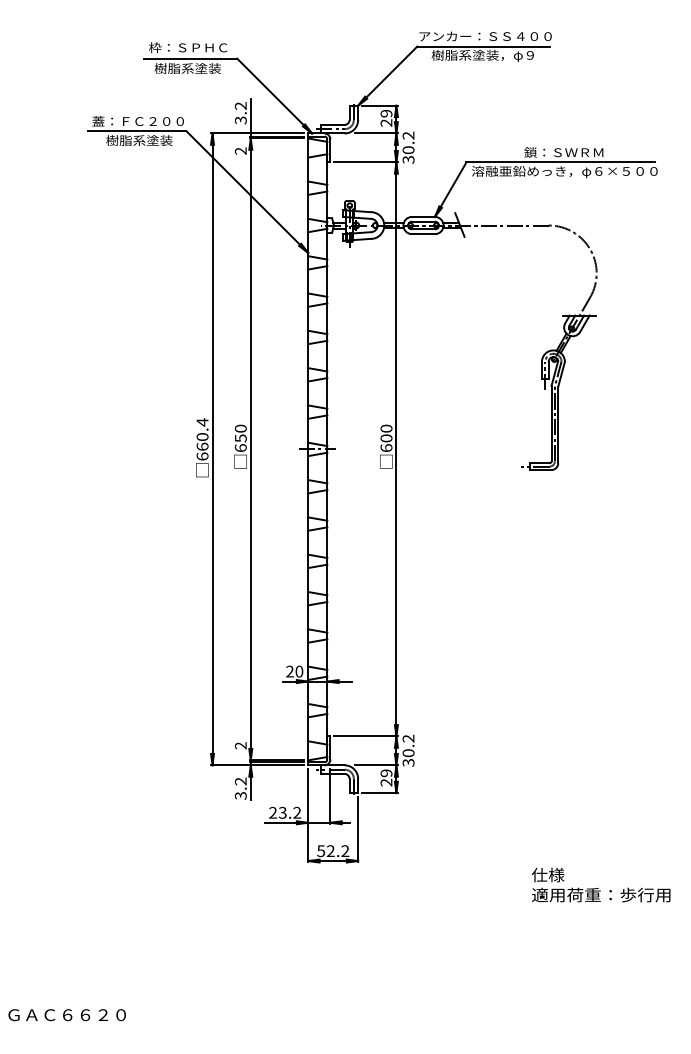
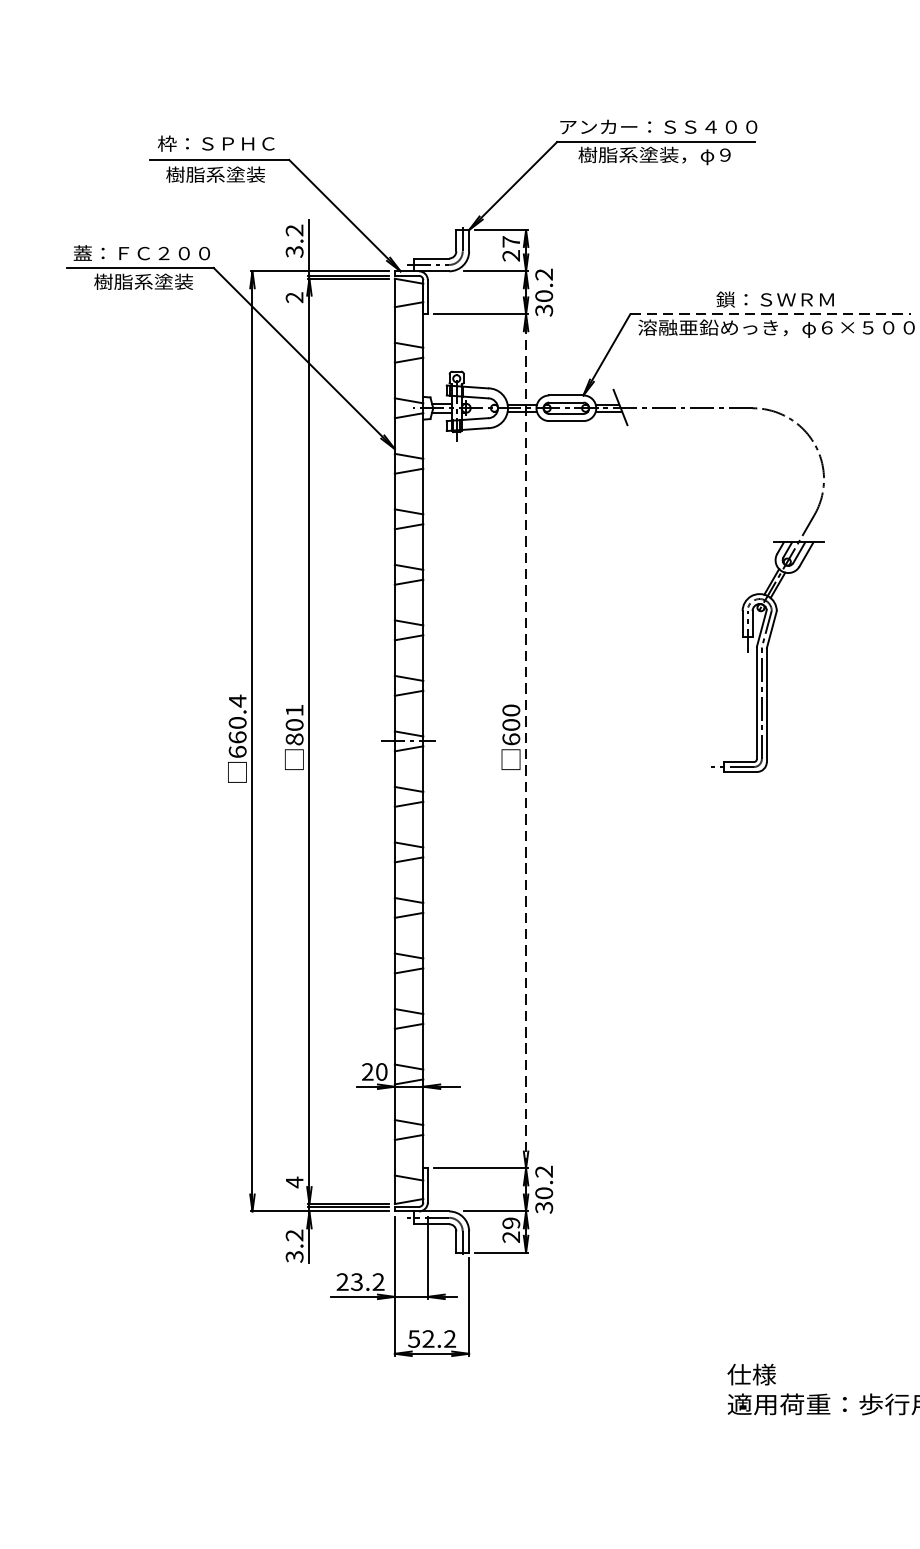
text: (386, 113) -> (511, 241), 29 -> 27
line: (561, 162) -> (771, 314), solid -> dashed
text: (240, 438) -> (294, 725), 650 -> 801
line: (396, 448) -> (526, 739), solid -> dashed
text: (240, 745) -> (294, 1181), 2 -> 4

